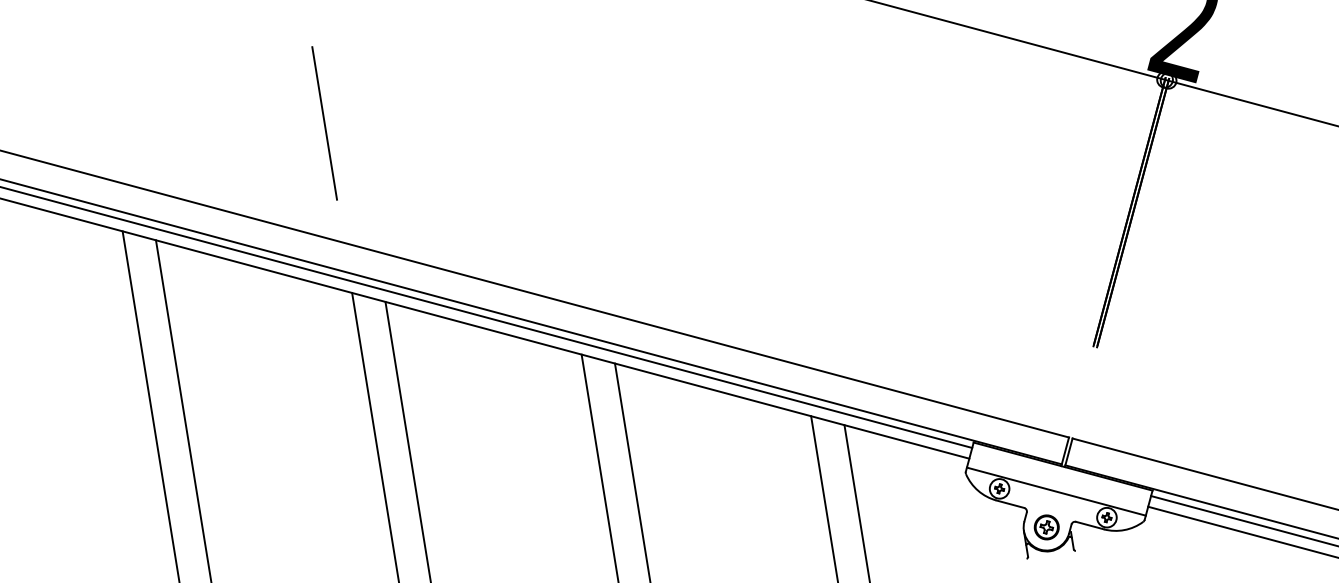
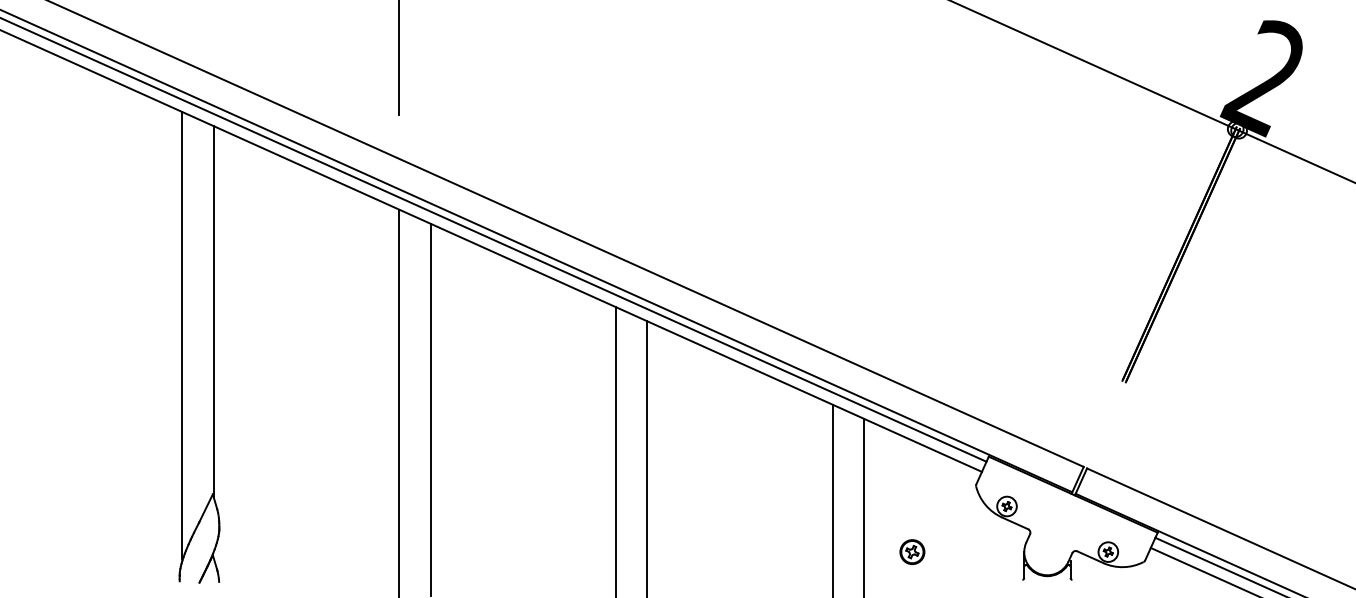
line: (1056, 491) -> (1062, 518), removed
part: (1046, 527) -> (912, 552), moved

